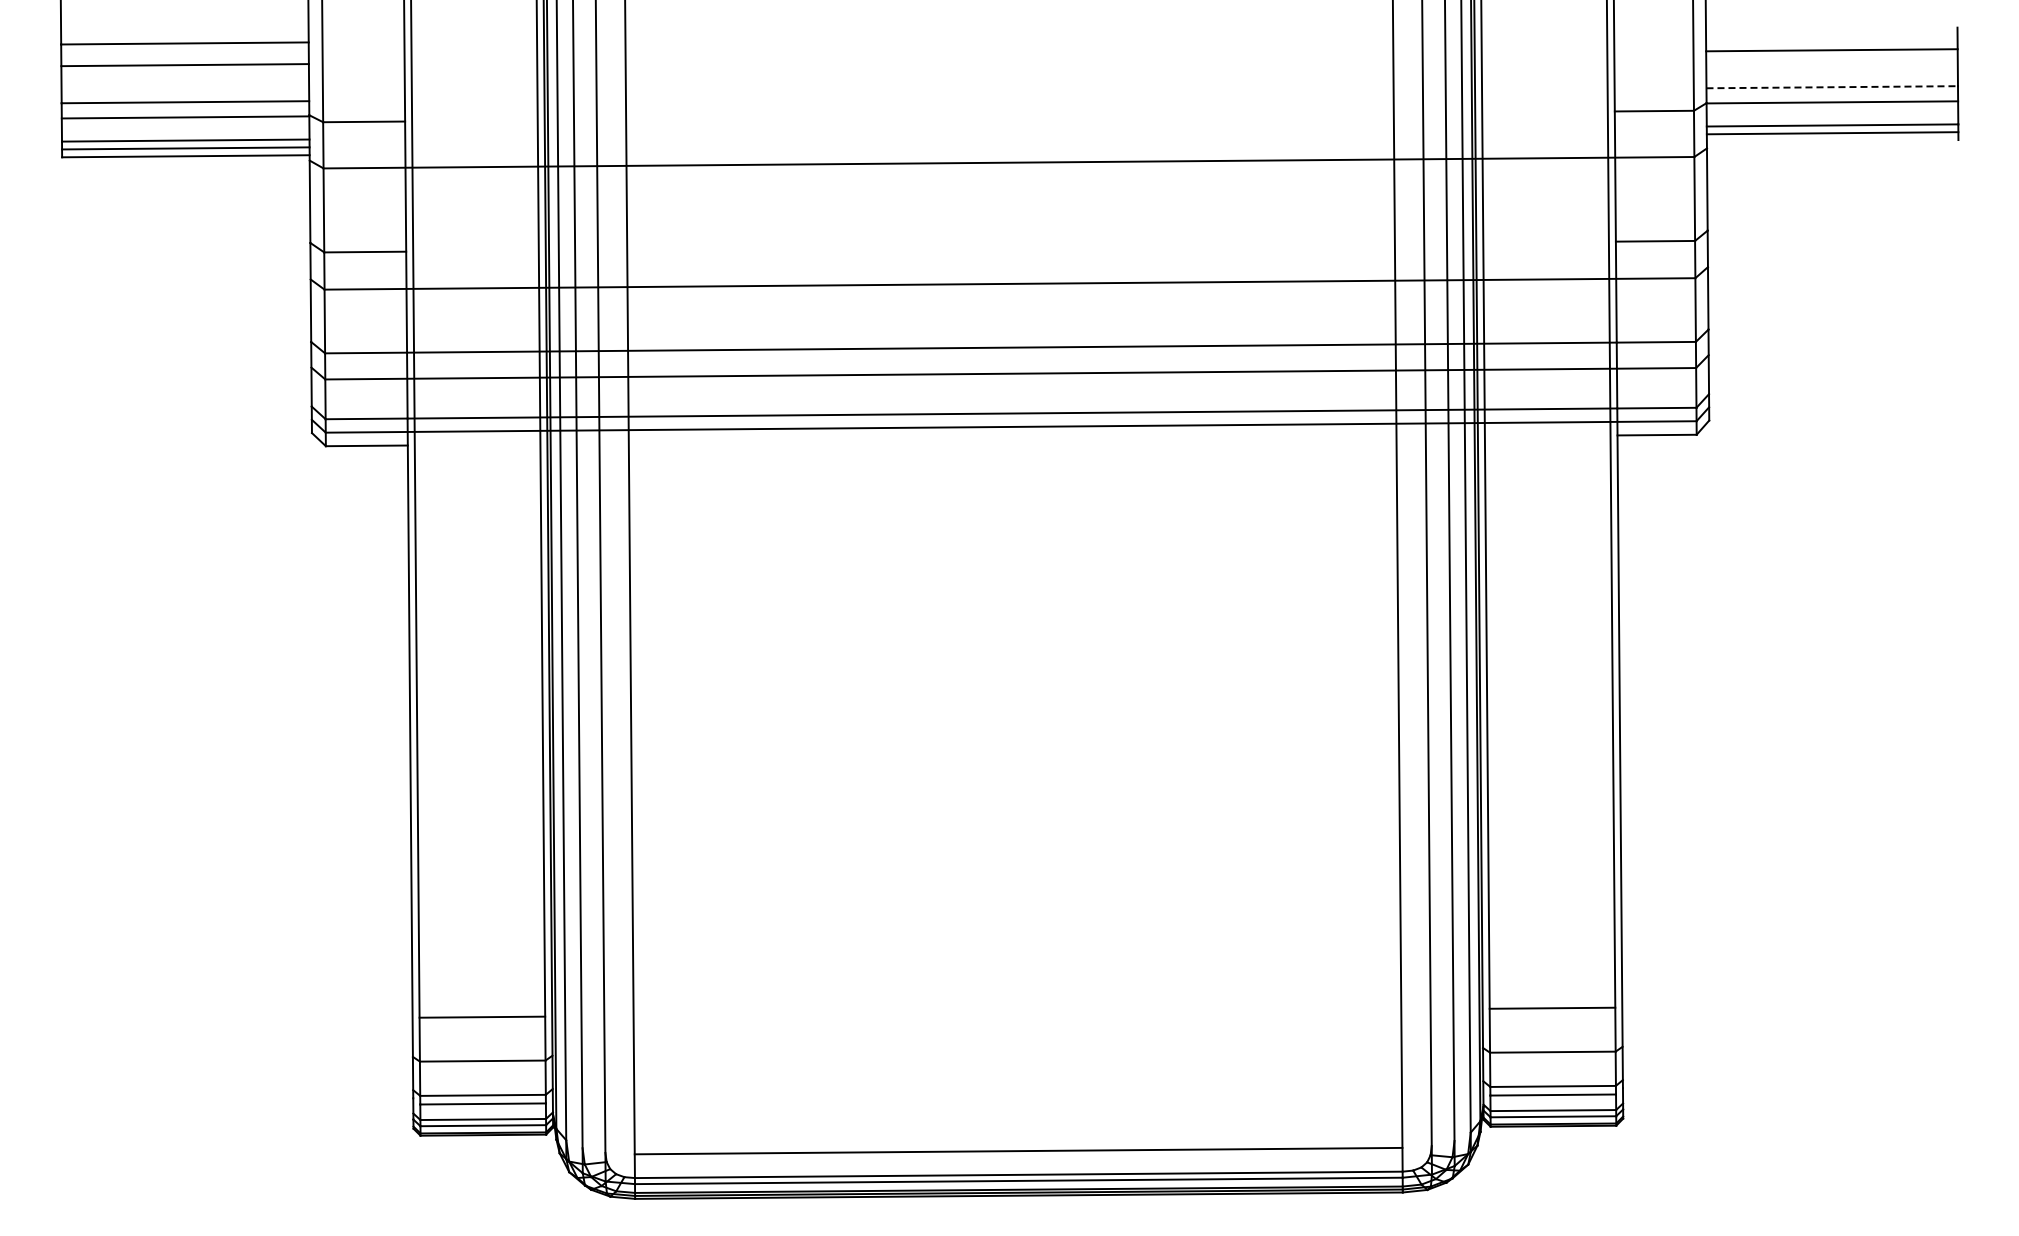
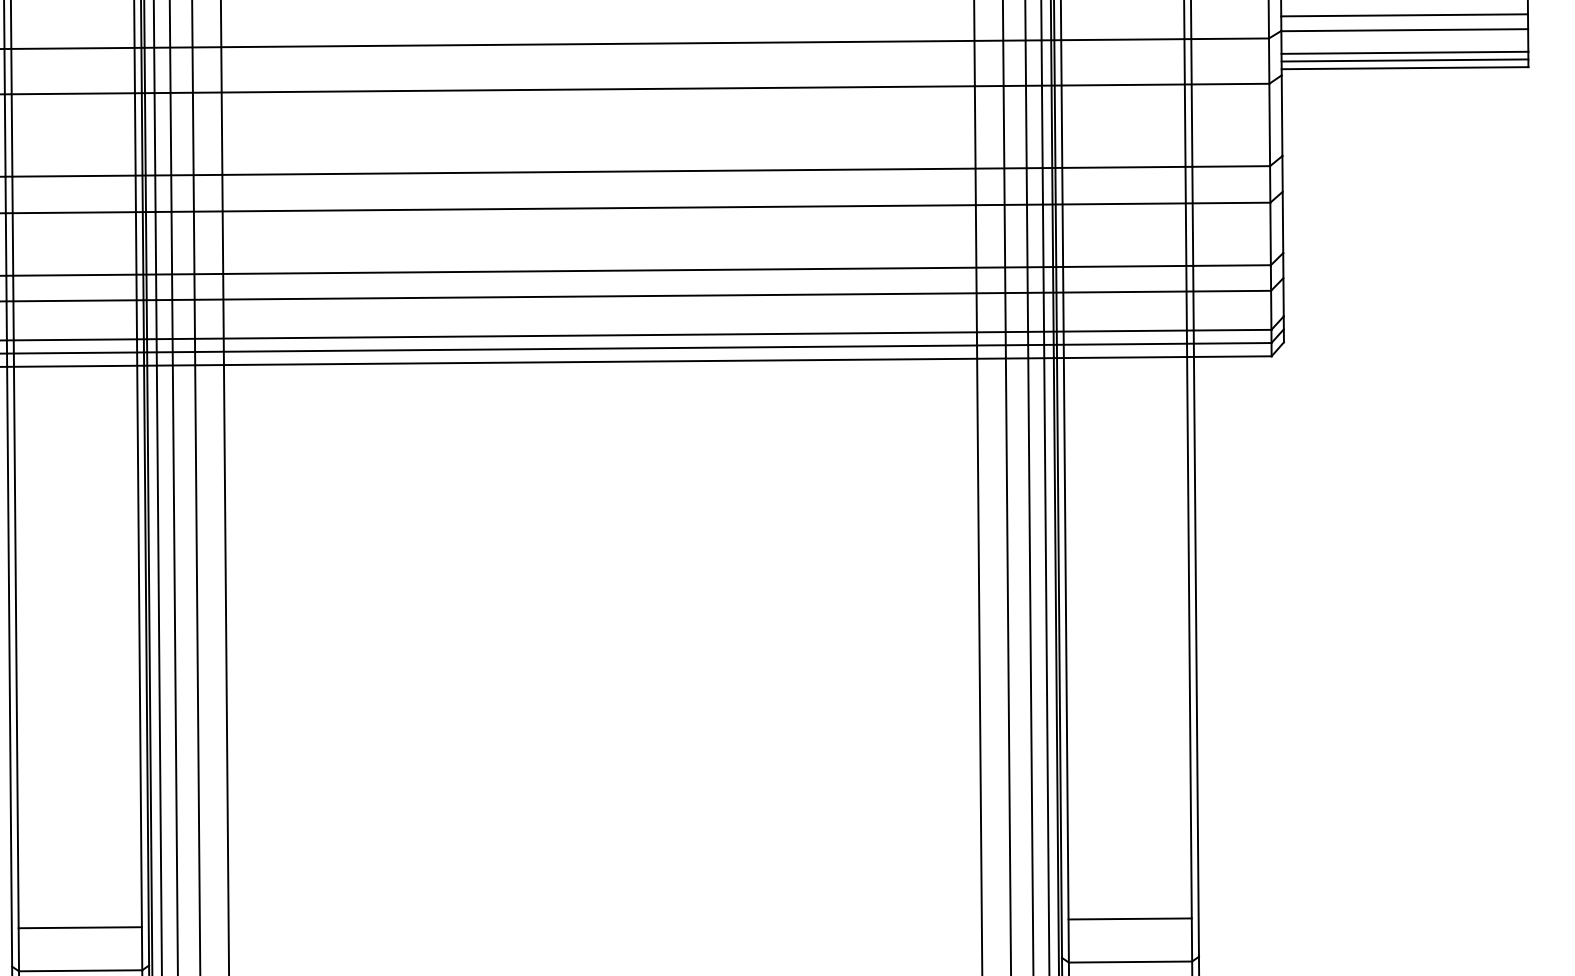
line: (1832, 87) -> (1404, 15), dashed -> solid
line: (1009, 116) -> (597, 44), added
line: (1832, 141) -> (1404, 68), added
line: (1010, 246) -> (598, 171), added
line: (1012, 440) -> (600, 361), added

